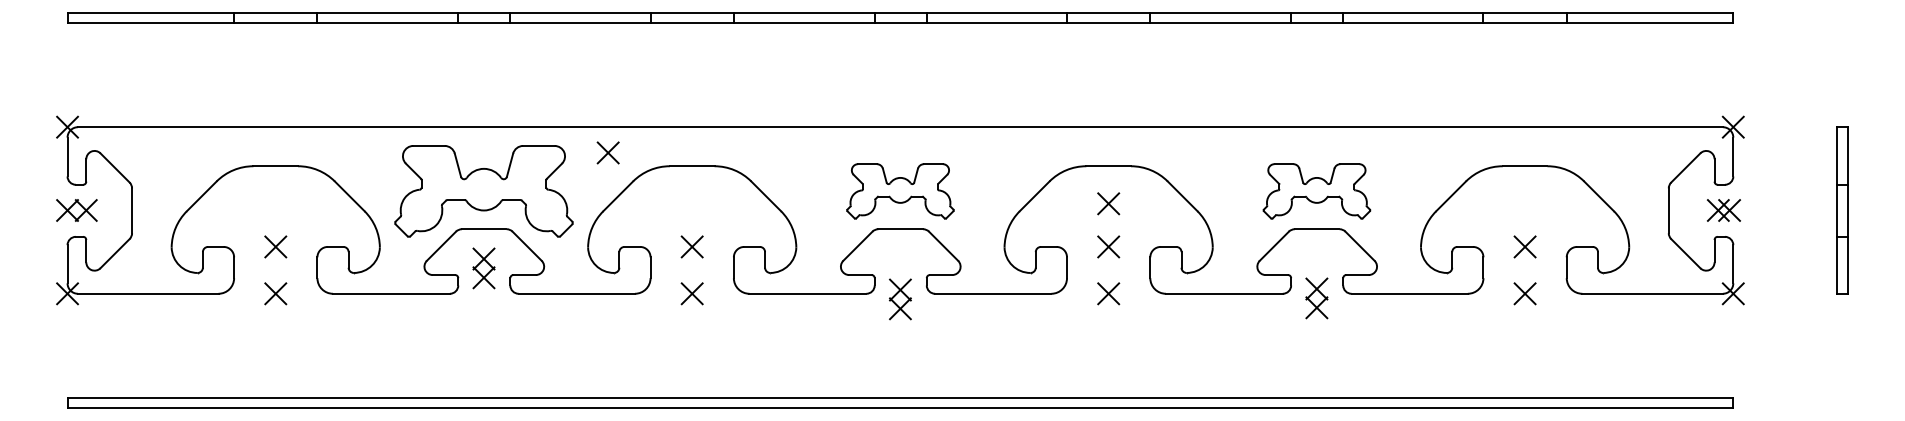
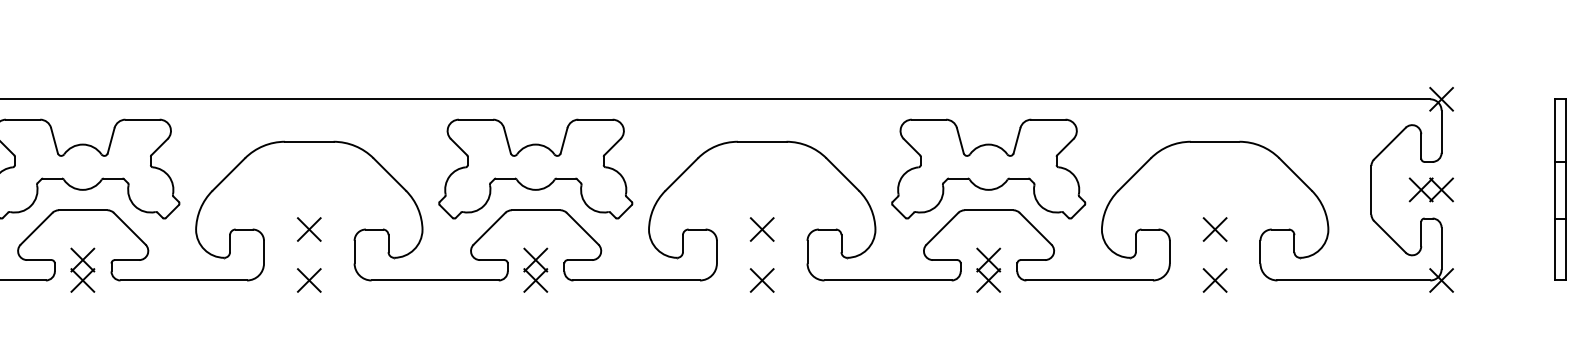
part: (607, 152) -> (217, 126), removed
part: (900, 191) -> (535, 169), size x1.67
part: (1316, 191) -> (988, 169), size x1.67
part: (1108, 203) -> (762, 182), removed
part: (1723, 210) -> (1430, 189), size x1.67
part: (483, 268) -> (82, 270), moved
part: (1316, 298) -> (988, 270), moved
part: (900, 299) -> (535, 270), moved

